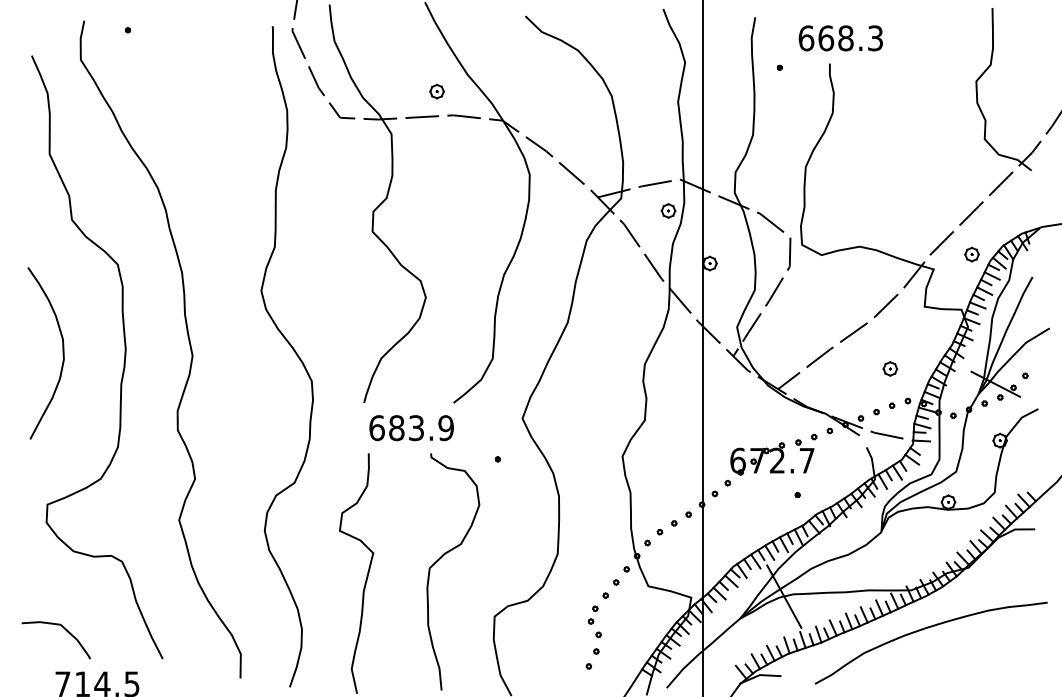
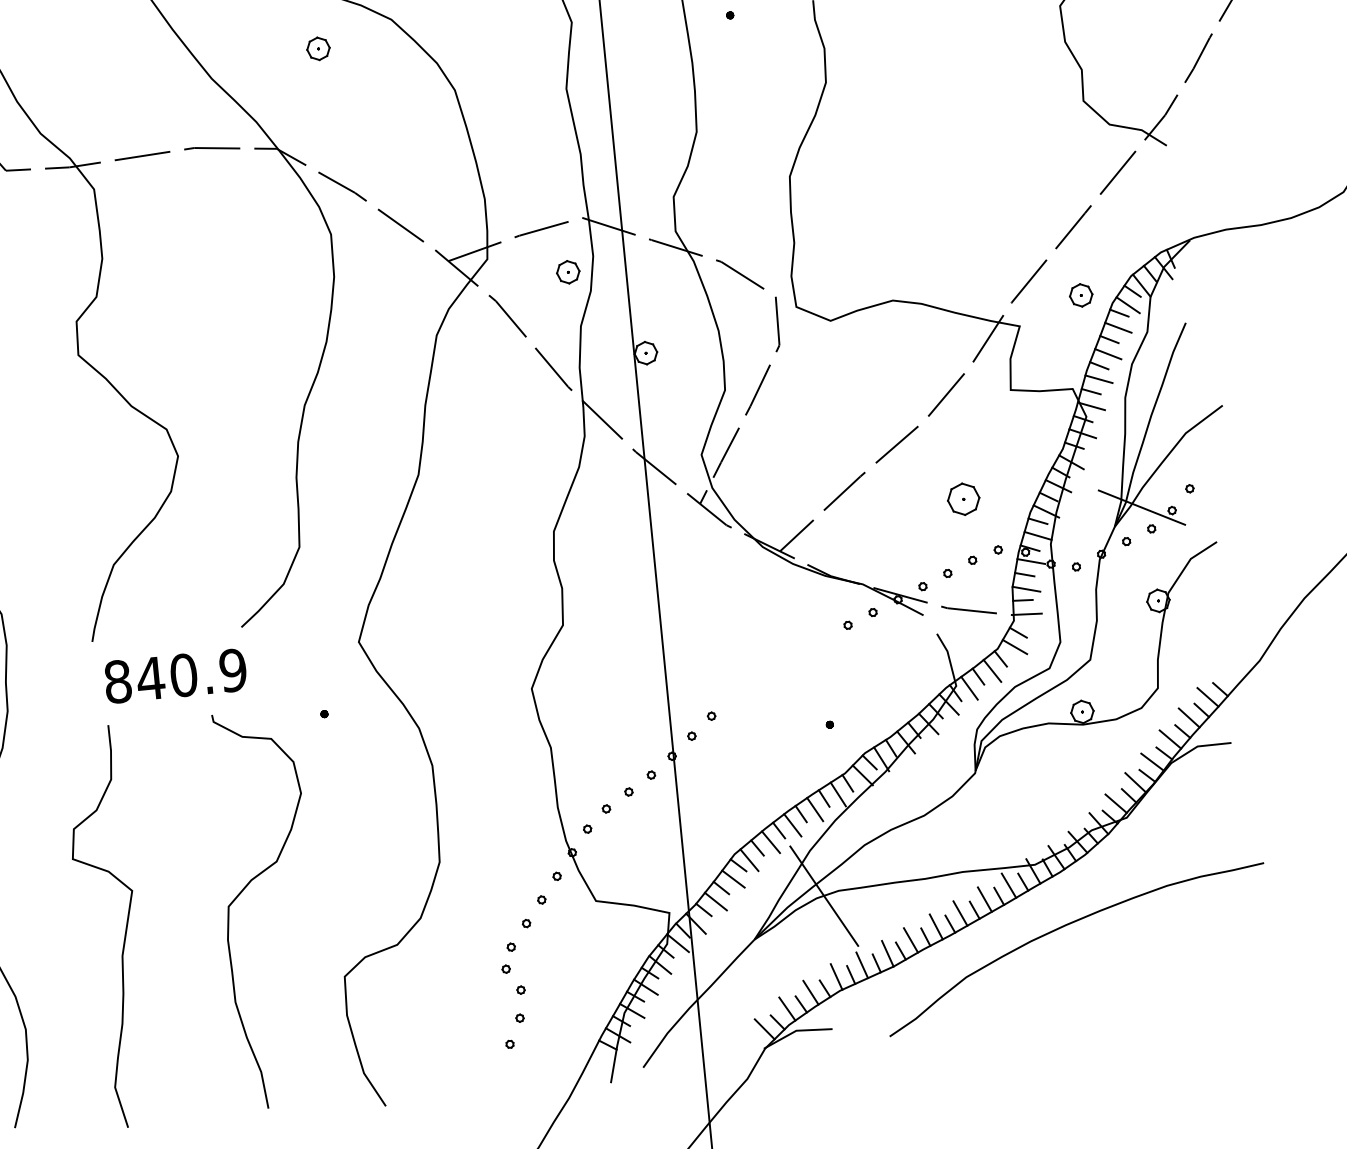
part: (436, 91) -> (317, 48), moved
part: (890, 368) -> (963, 498), size x1.4
text: (396, 428) -> (150, 679), 683.9 -> 840.9
part: (772, 457) -> (781, 666), removed

